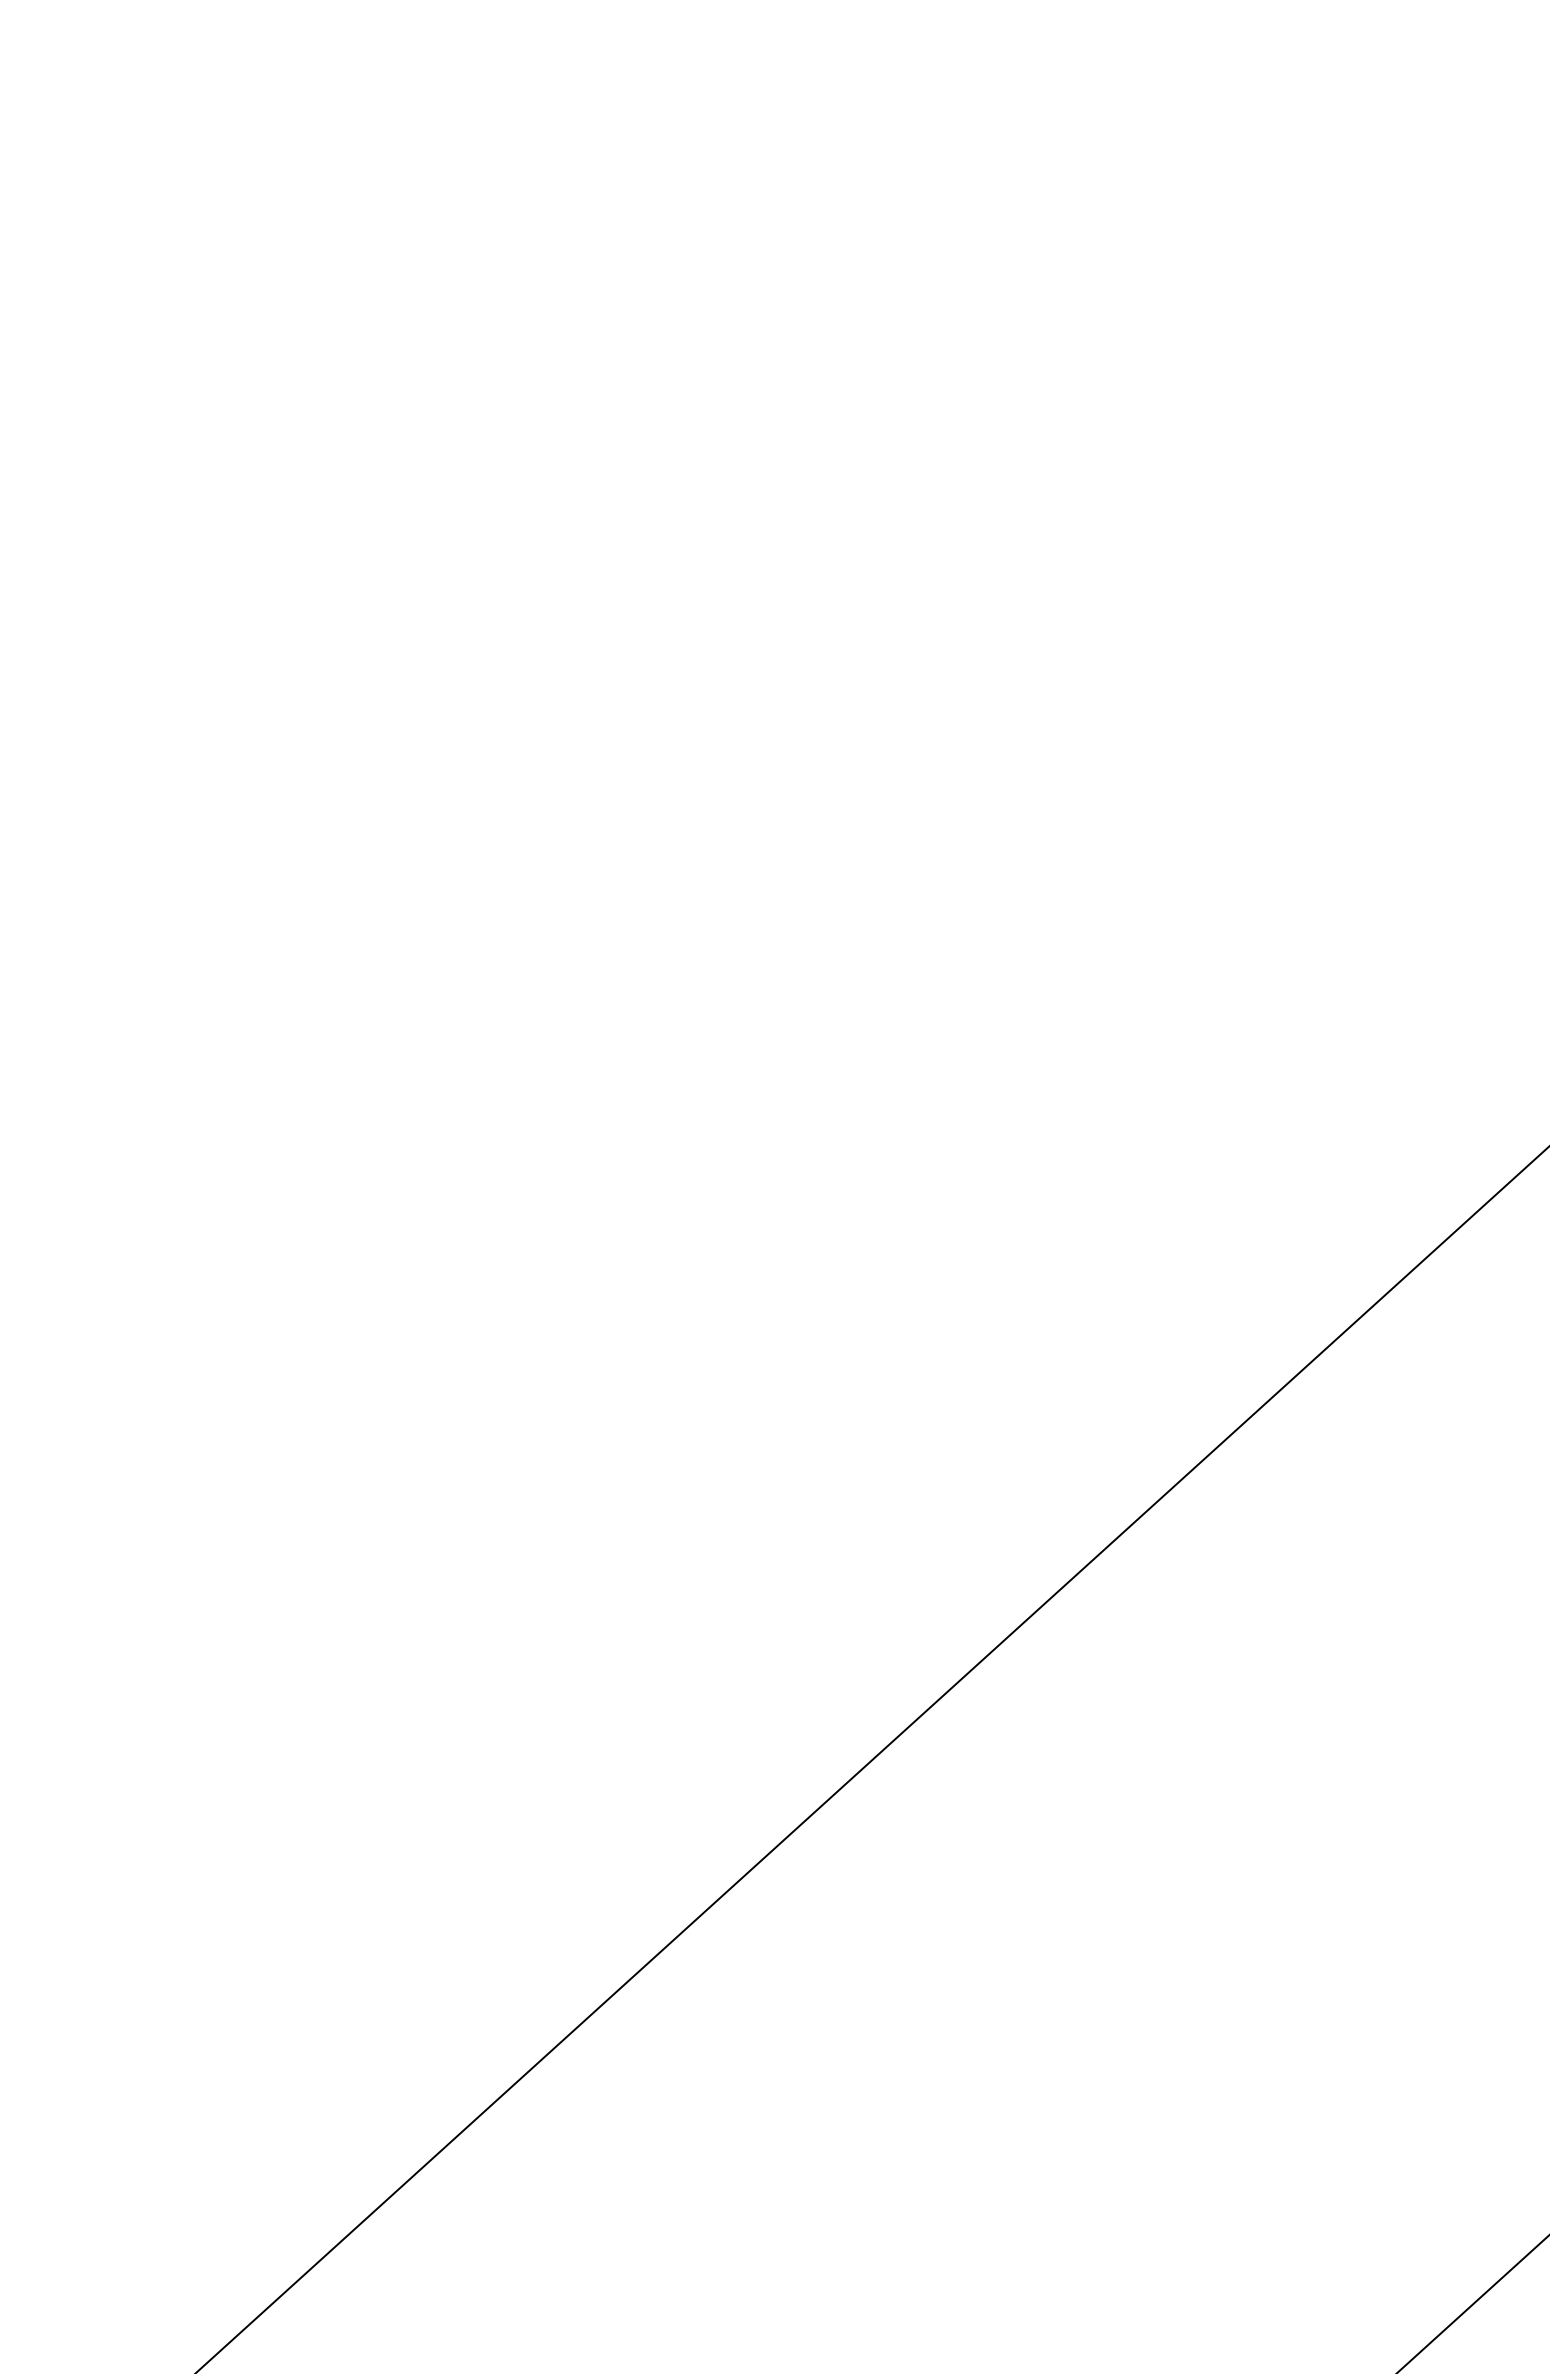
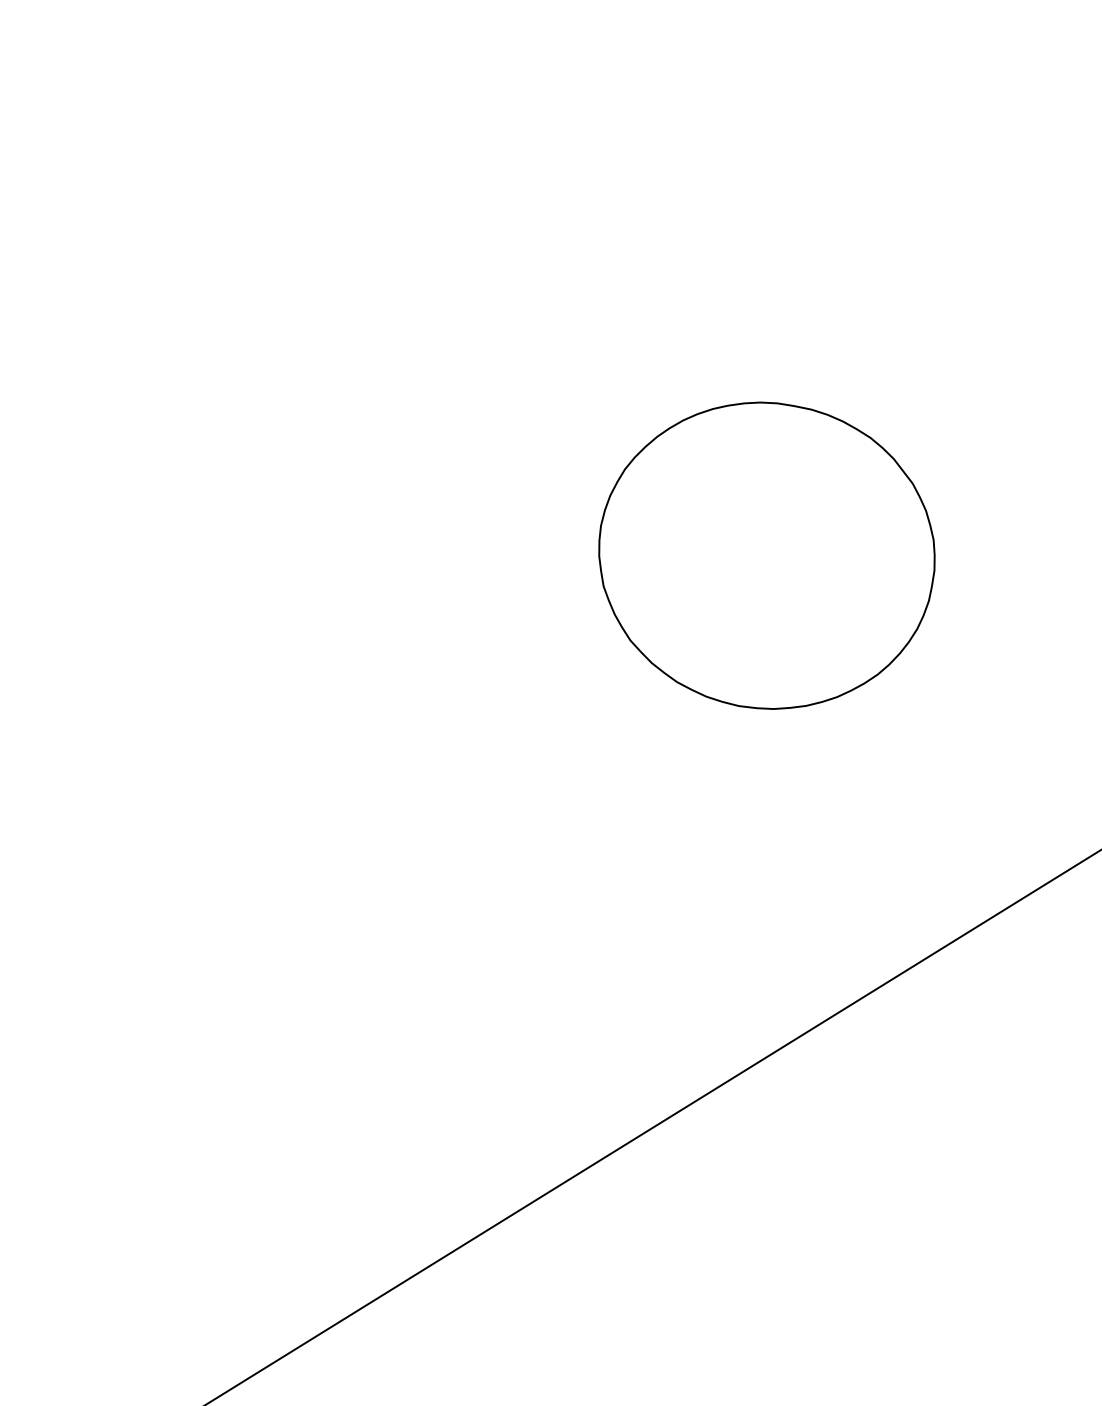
part: (852, 1021) -> (766, 555), added

